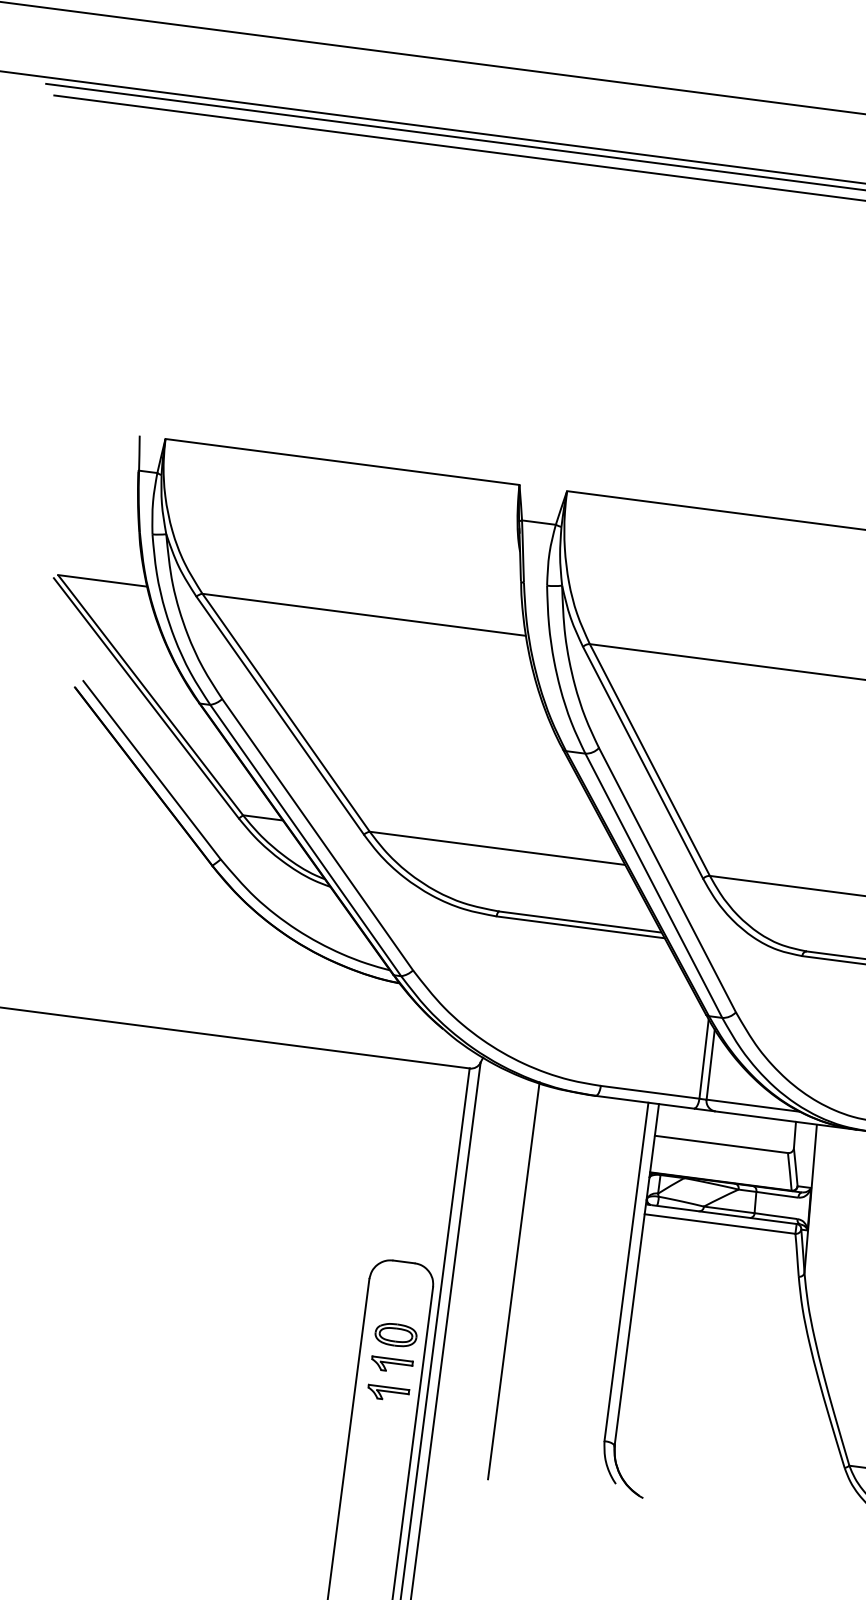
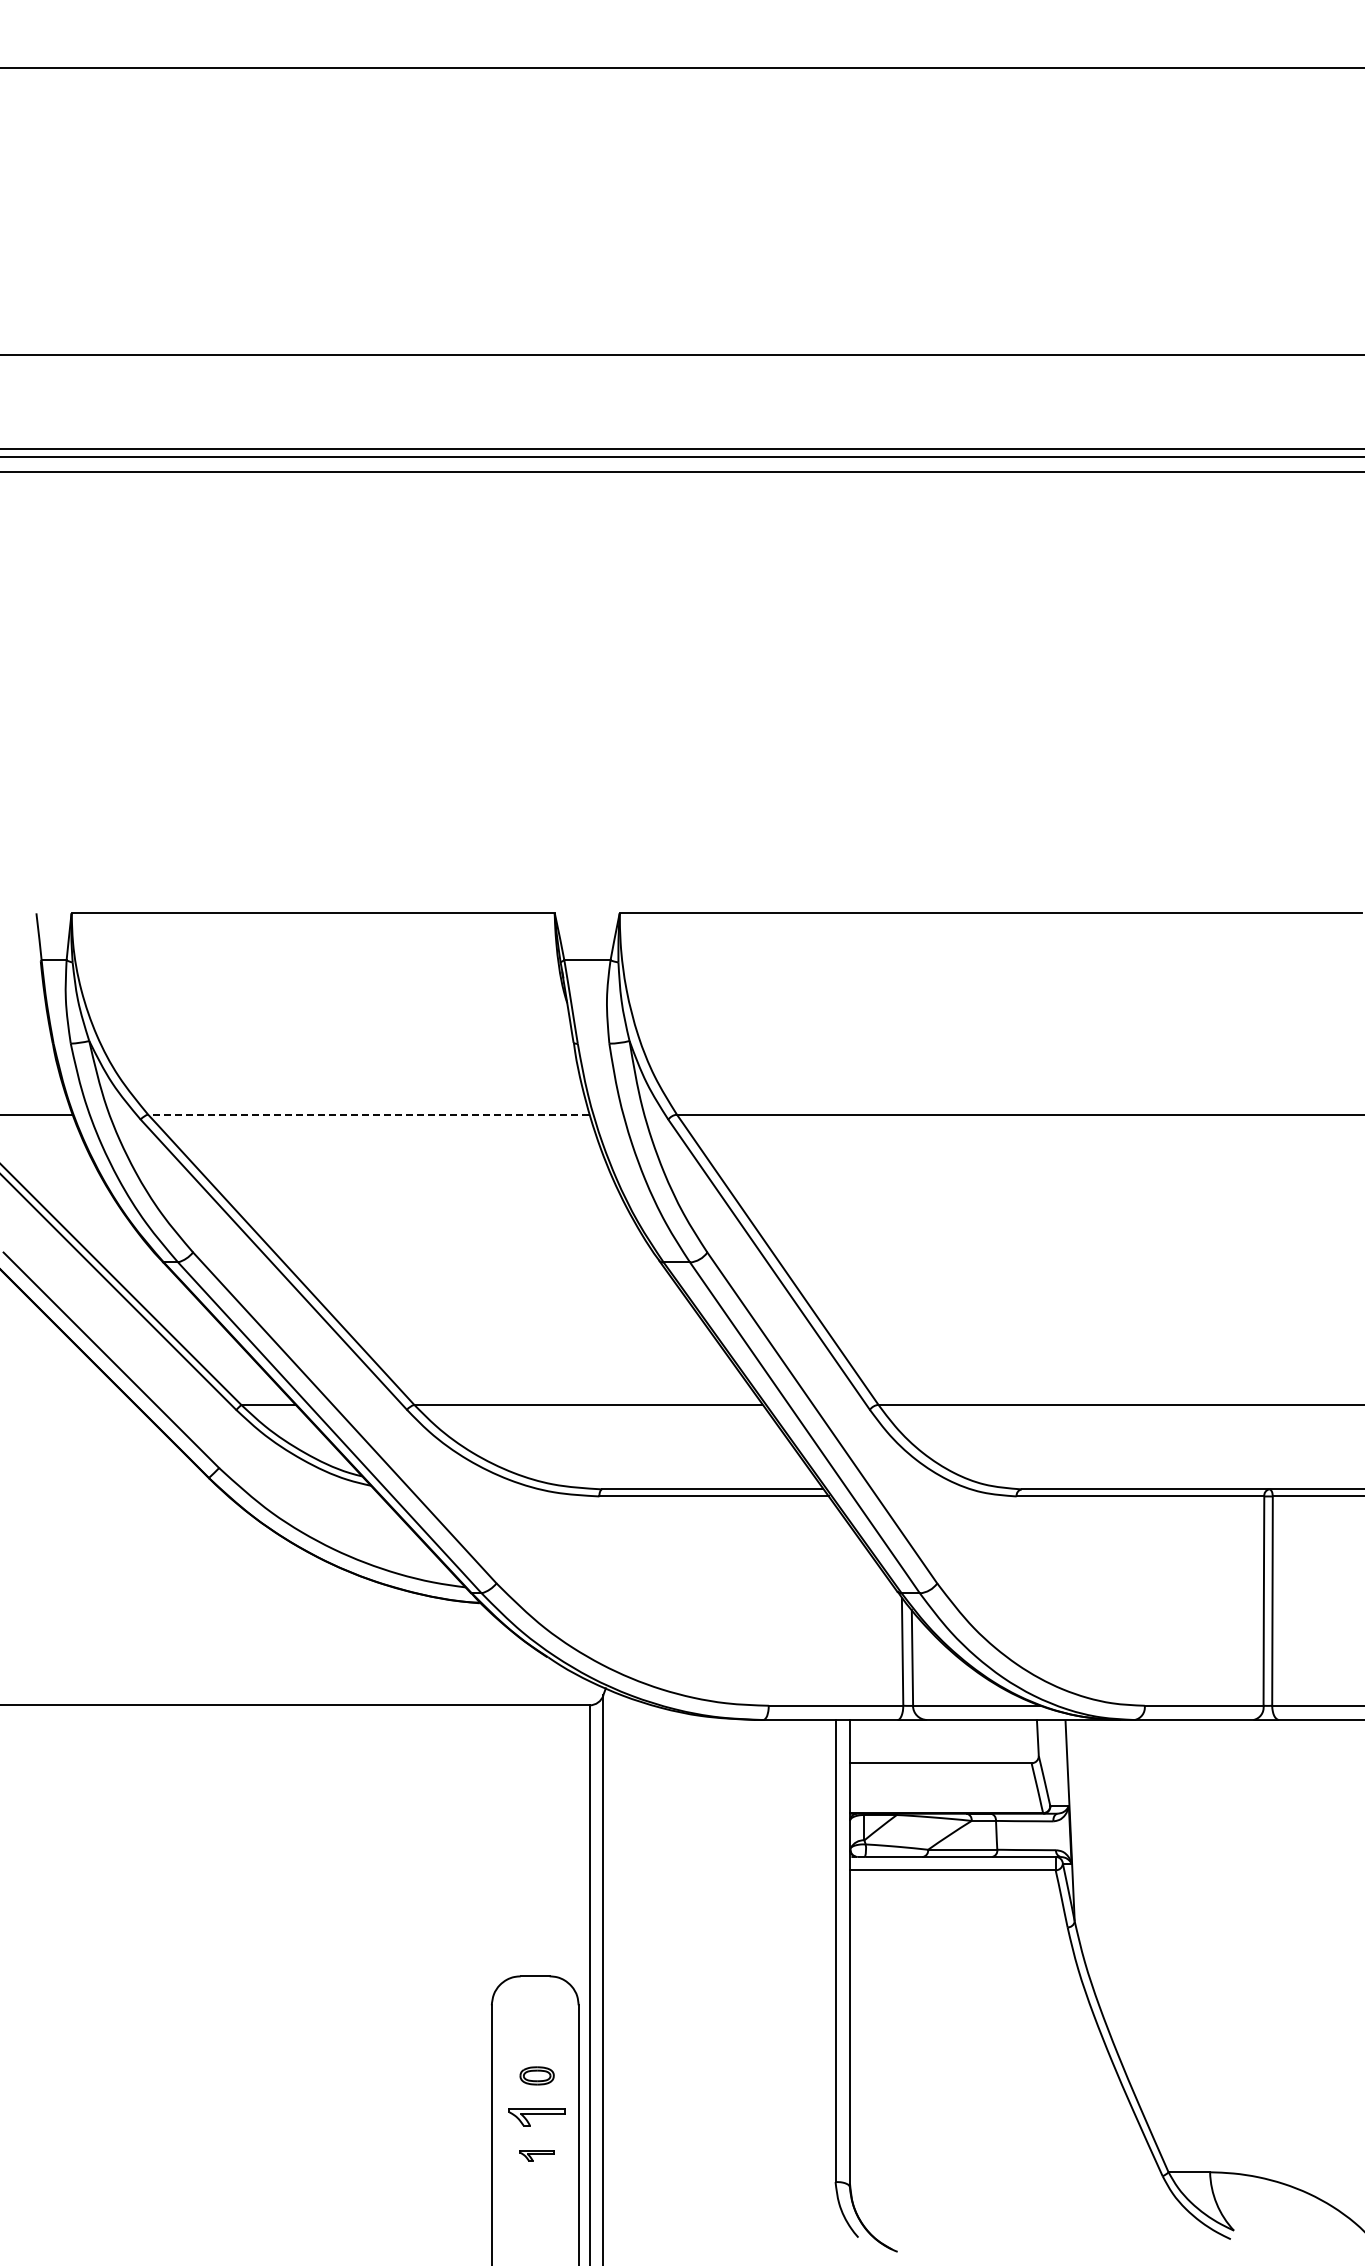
line: (363, 614) -> (368, 1114), solid -> dashed
line: (513, 1280) -> (685, 1982), removed
part: (395, 1334) -> (536, 2075), size x0.6
part: (387, 1393) -> (536, 2155), size x0.6

